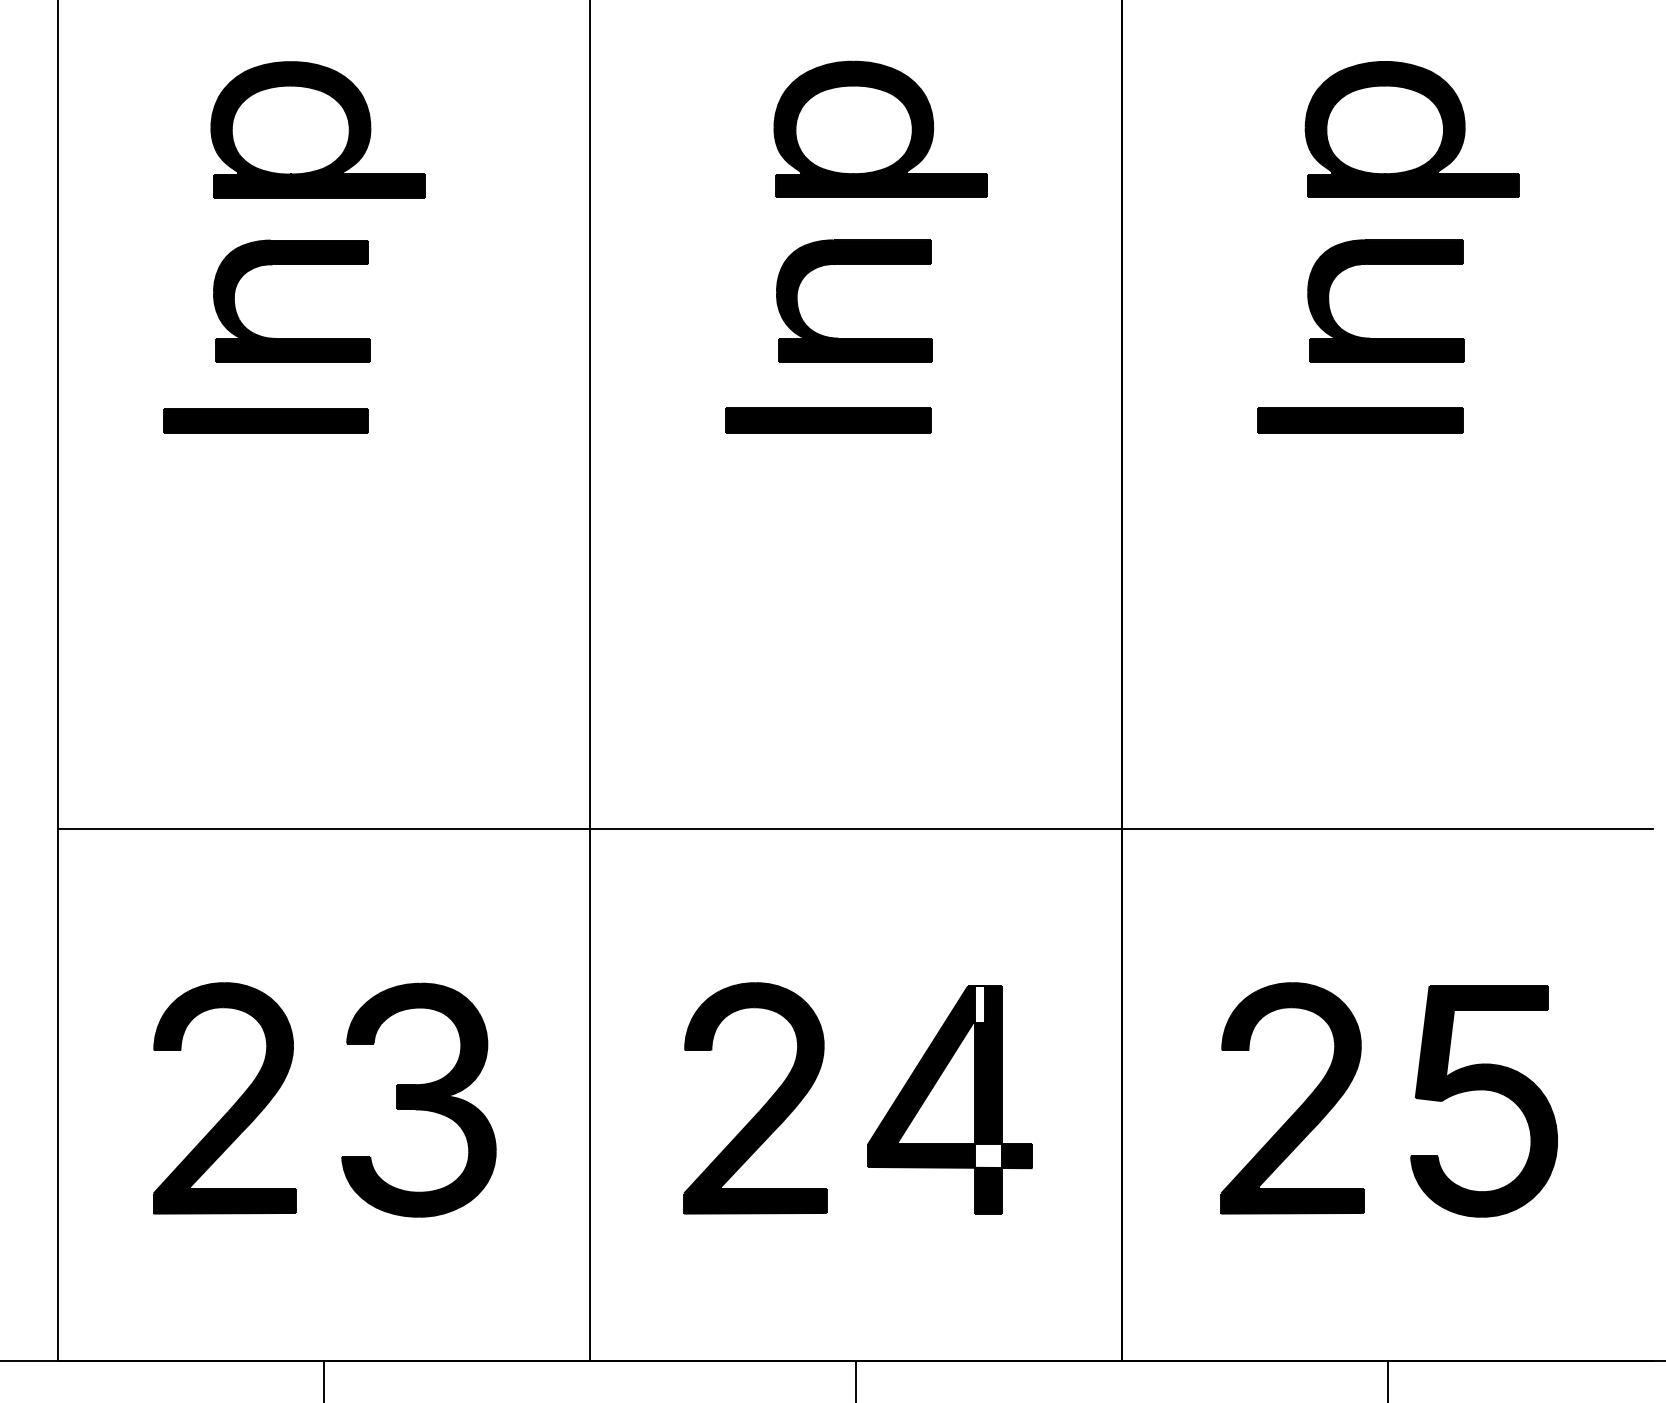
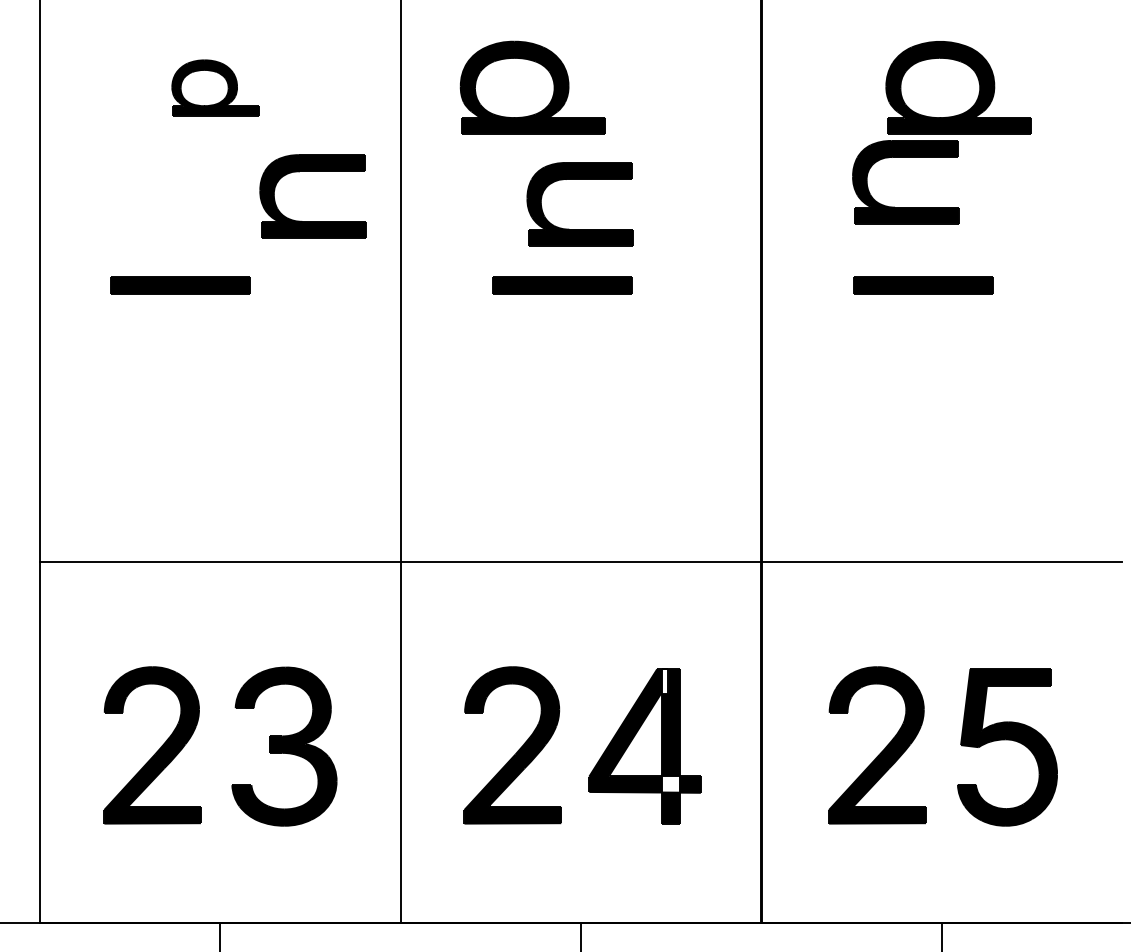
part: (317, 129) -> (215, 87), size x0.6
part: (880, 129) -> (532, 87), moved
part: (290, 264) -> (312, 171), moved
part: (1385, 264) -> (905, 157), moved

